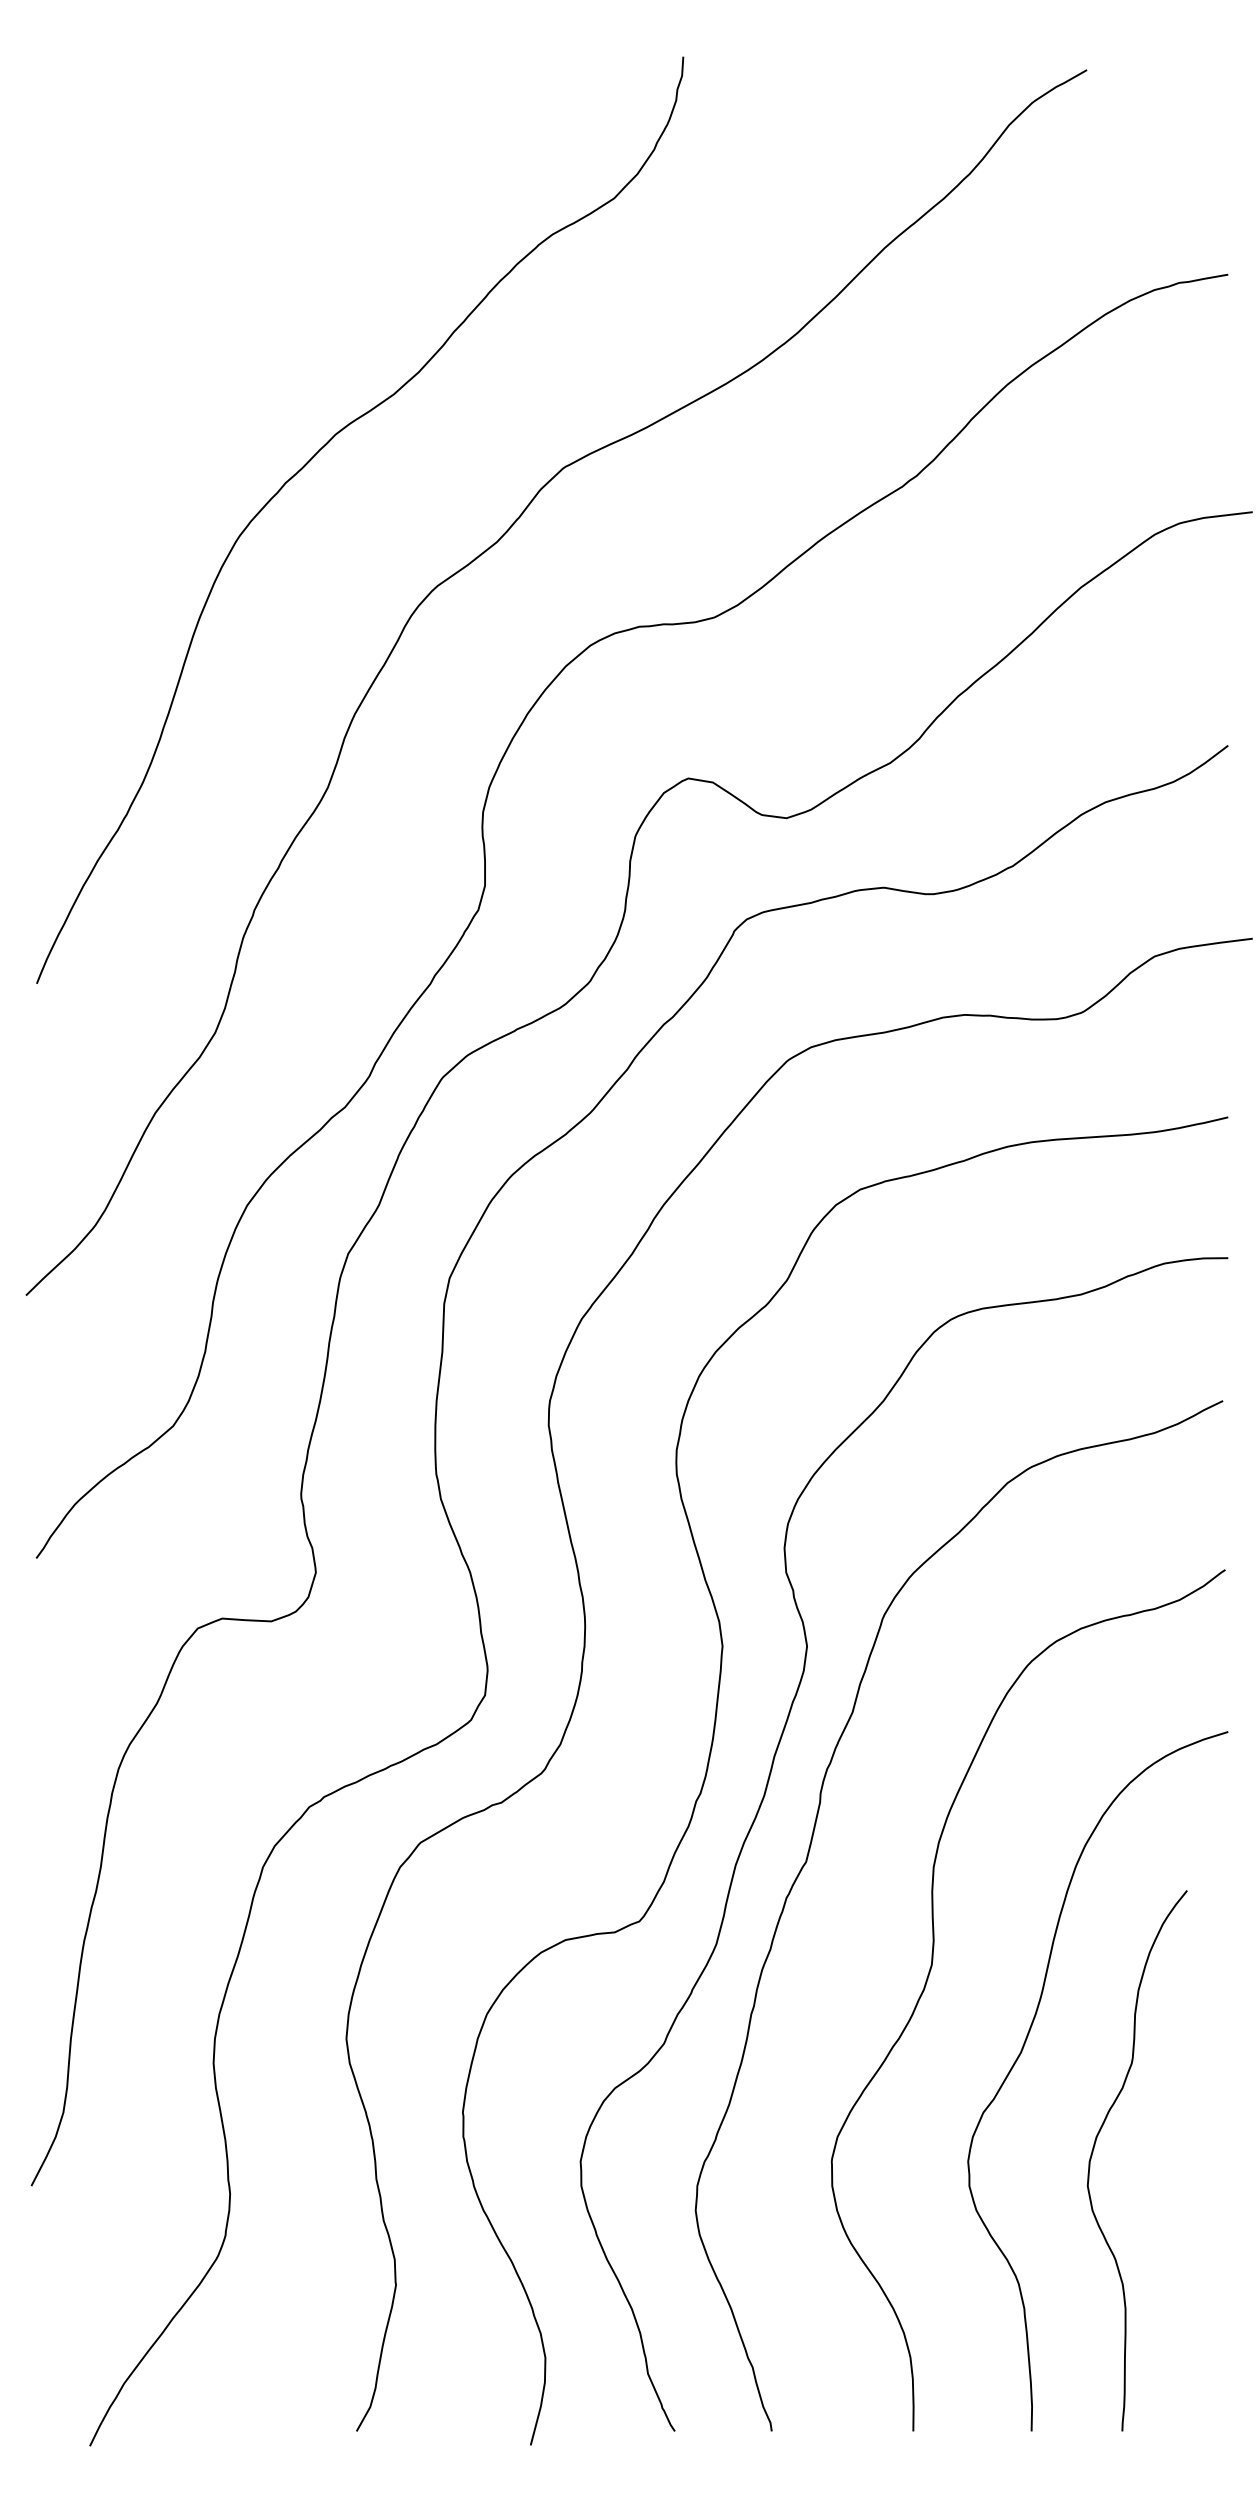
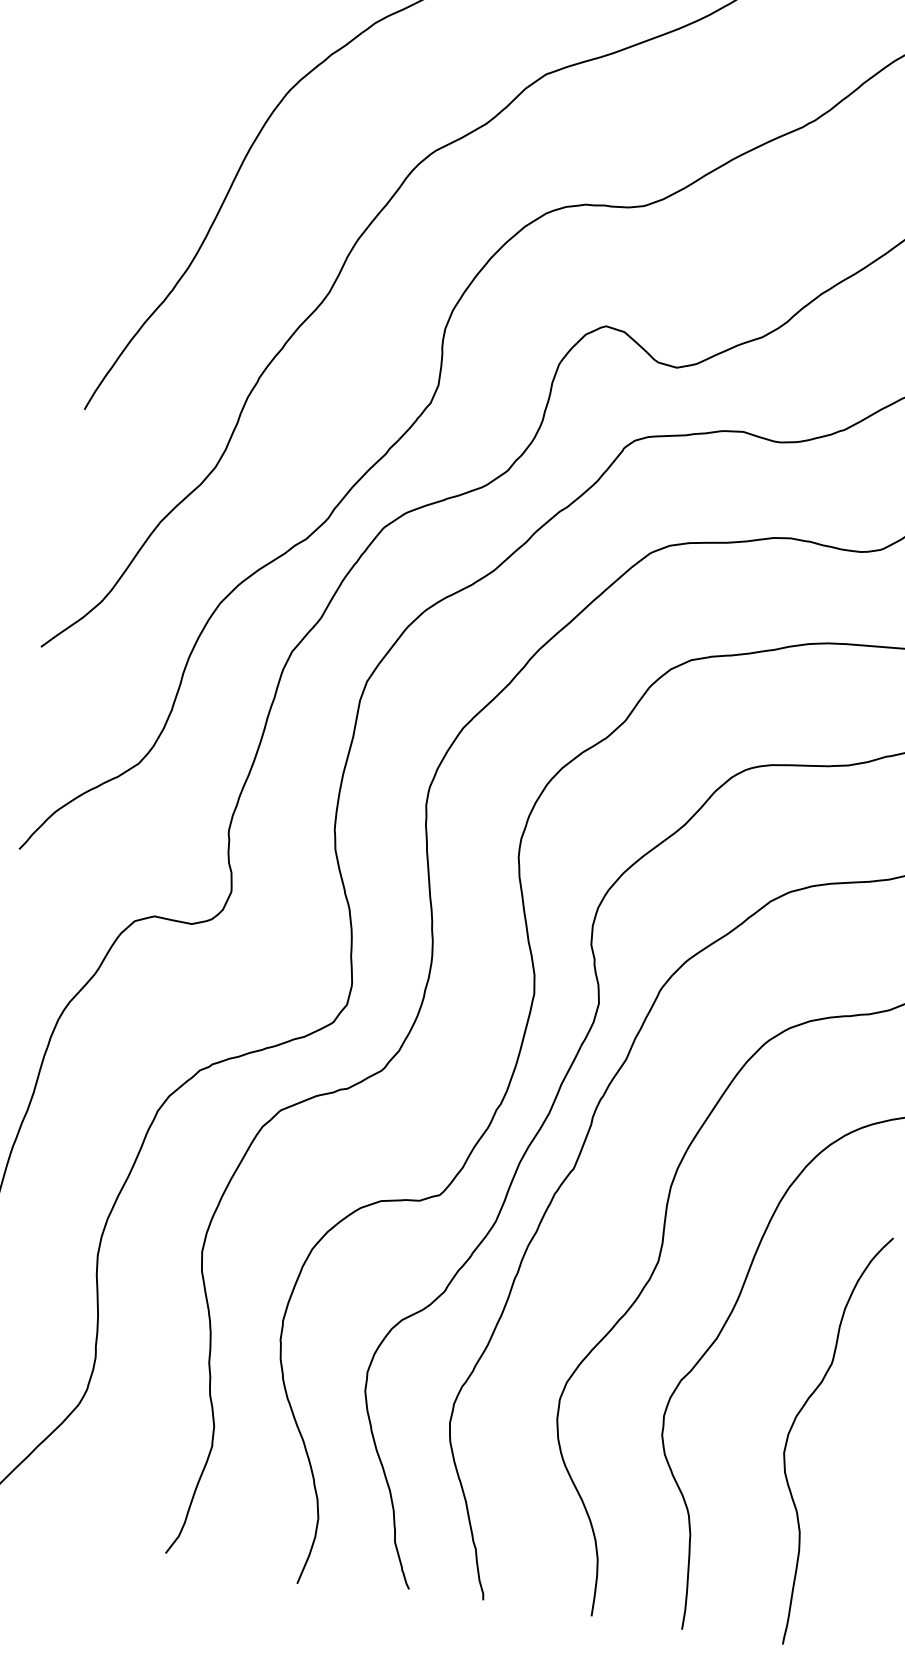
curve: (1095, 2145) -> (794, 1422), moved

